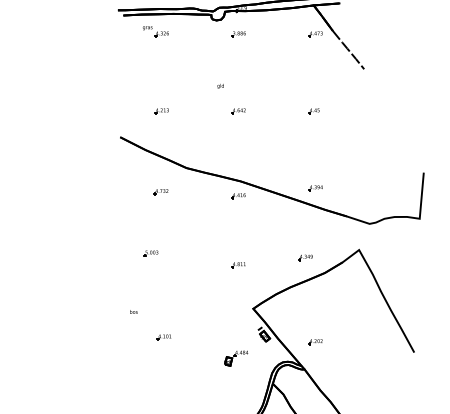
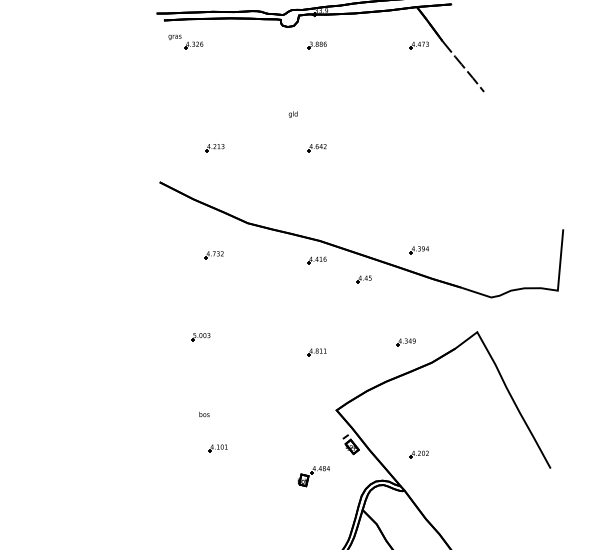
part: (155, 31) -> (185, 41), moved
part: (313, 111) -> (363, 279), moved
text: (133, 311) -> (203, 413), moved

